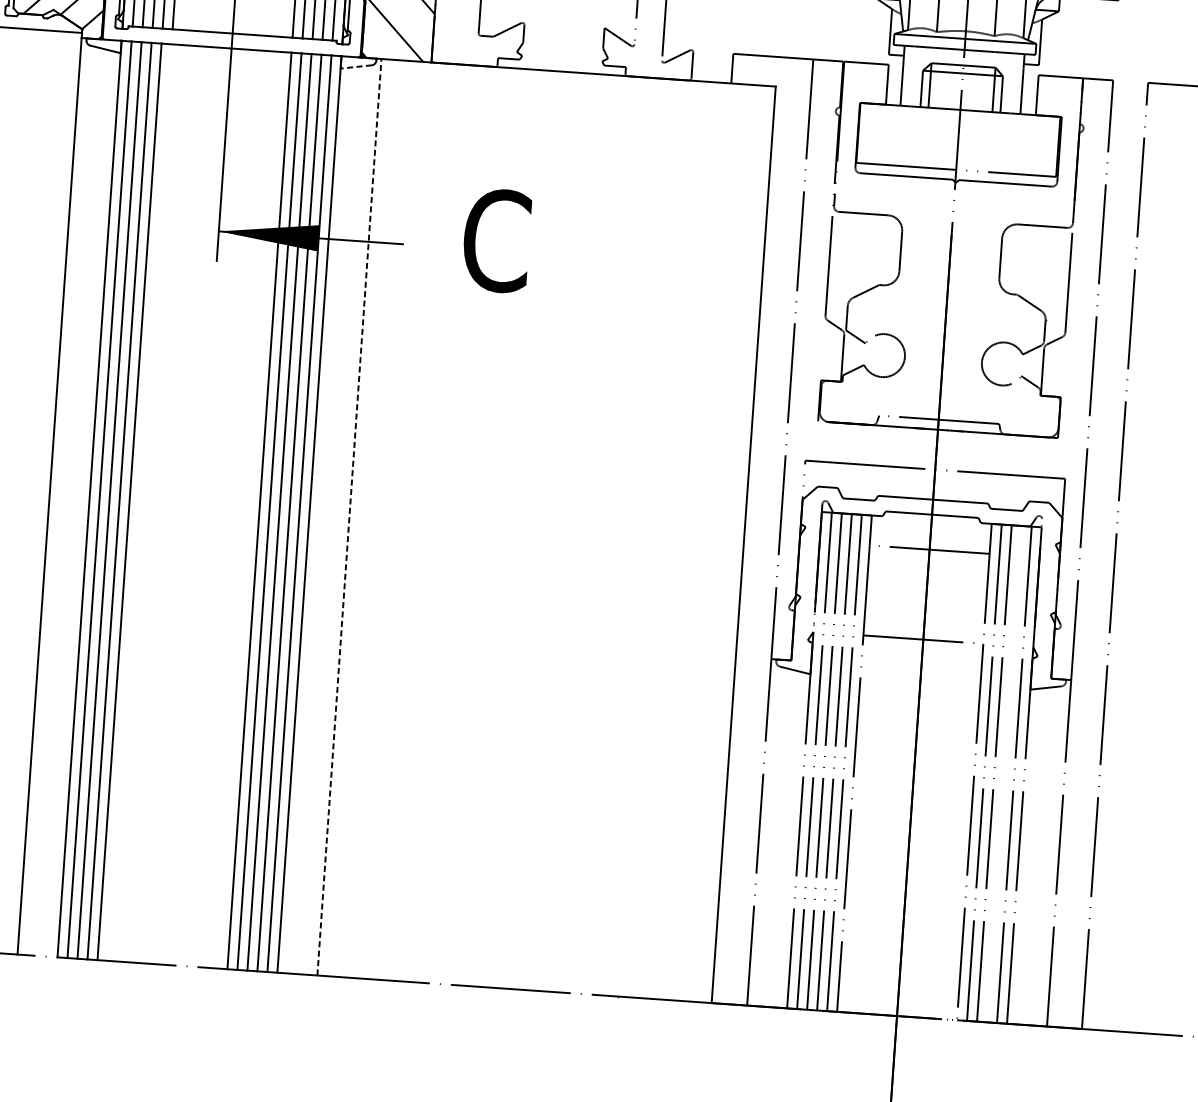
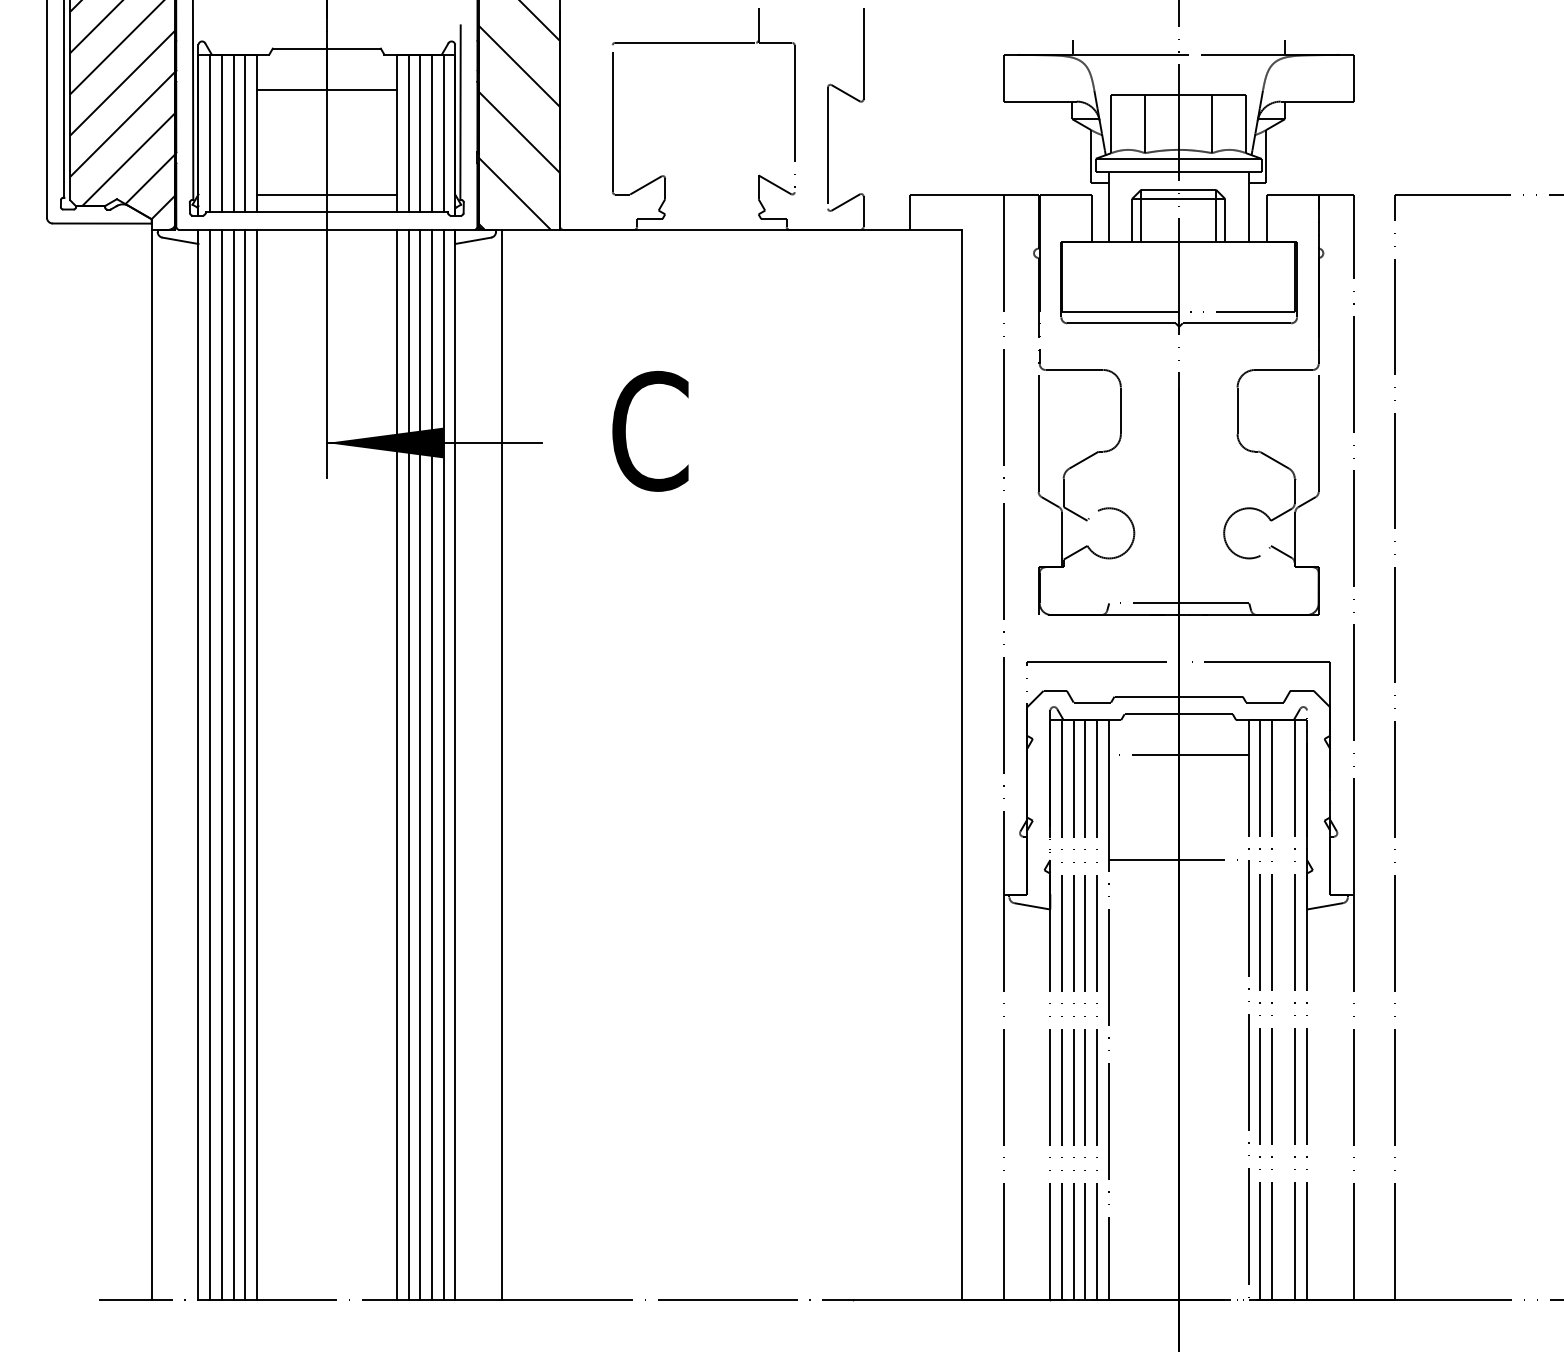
line: (233, 18) -> (326, 194), added
line: (355, 66) -> (472, 240), dashed -> solid
line: (139, 502) -> (256, 764), added
line: (349, 517) -> (501, 764), dashed -> solid

